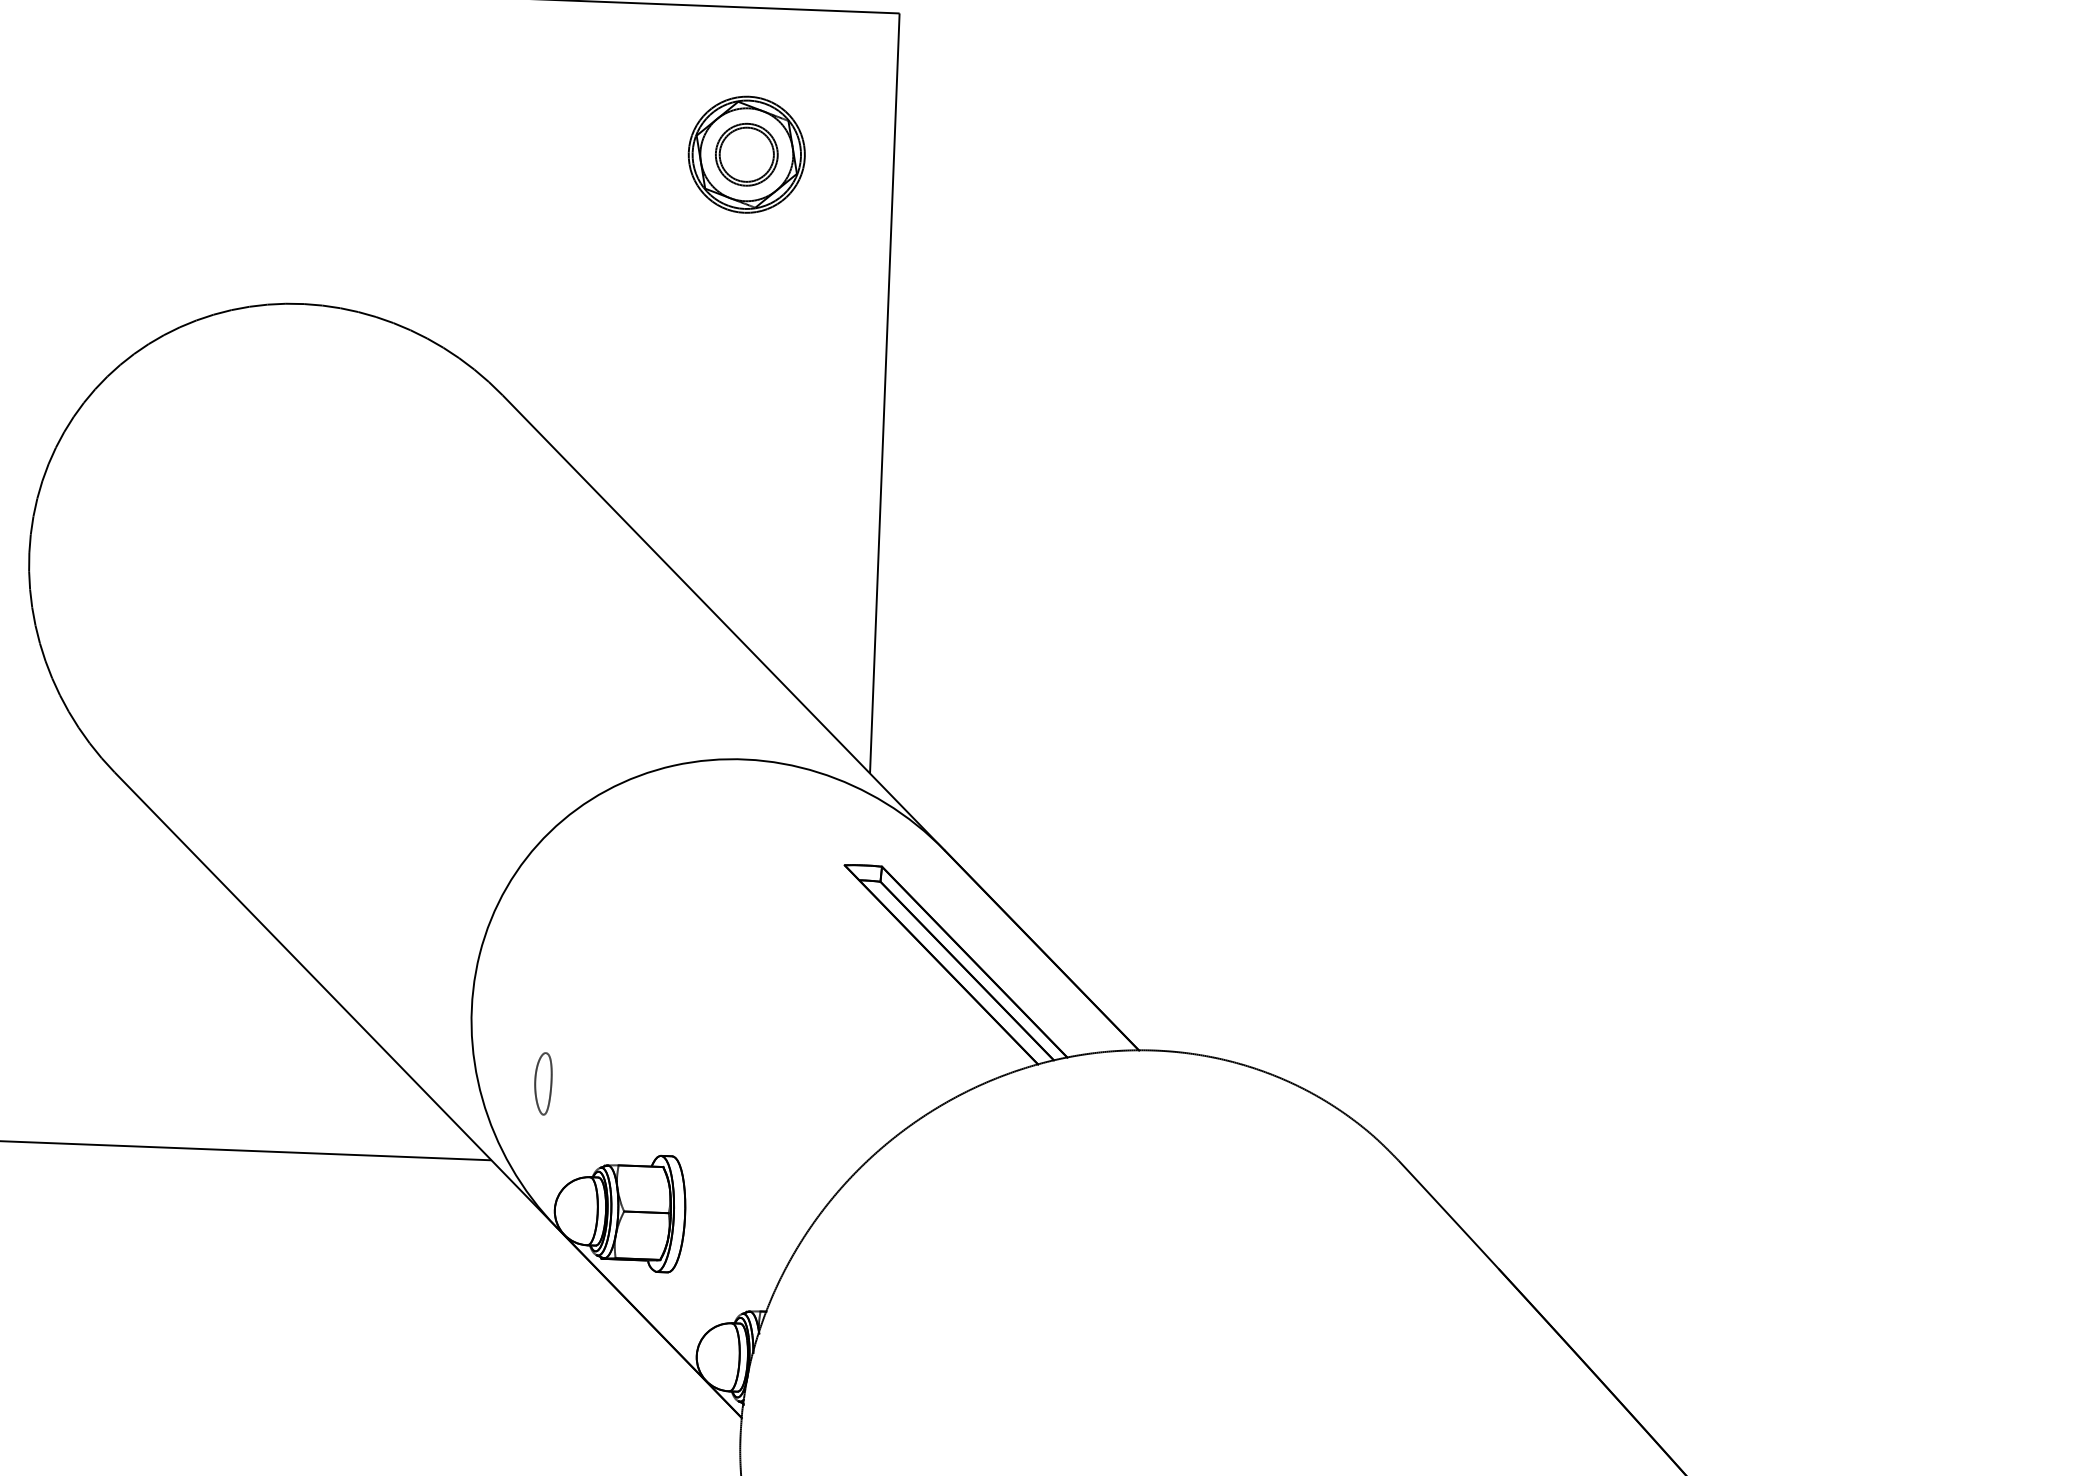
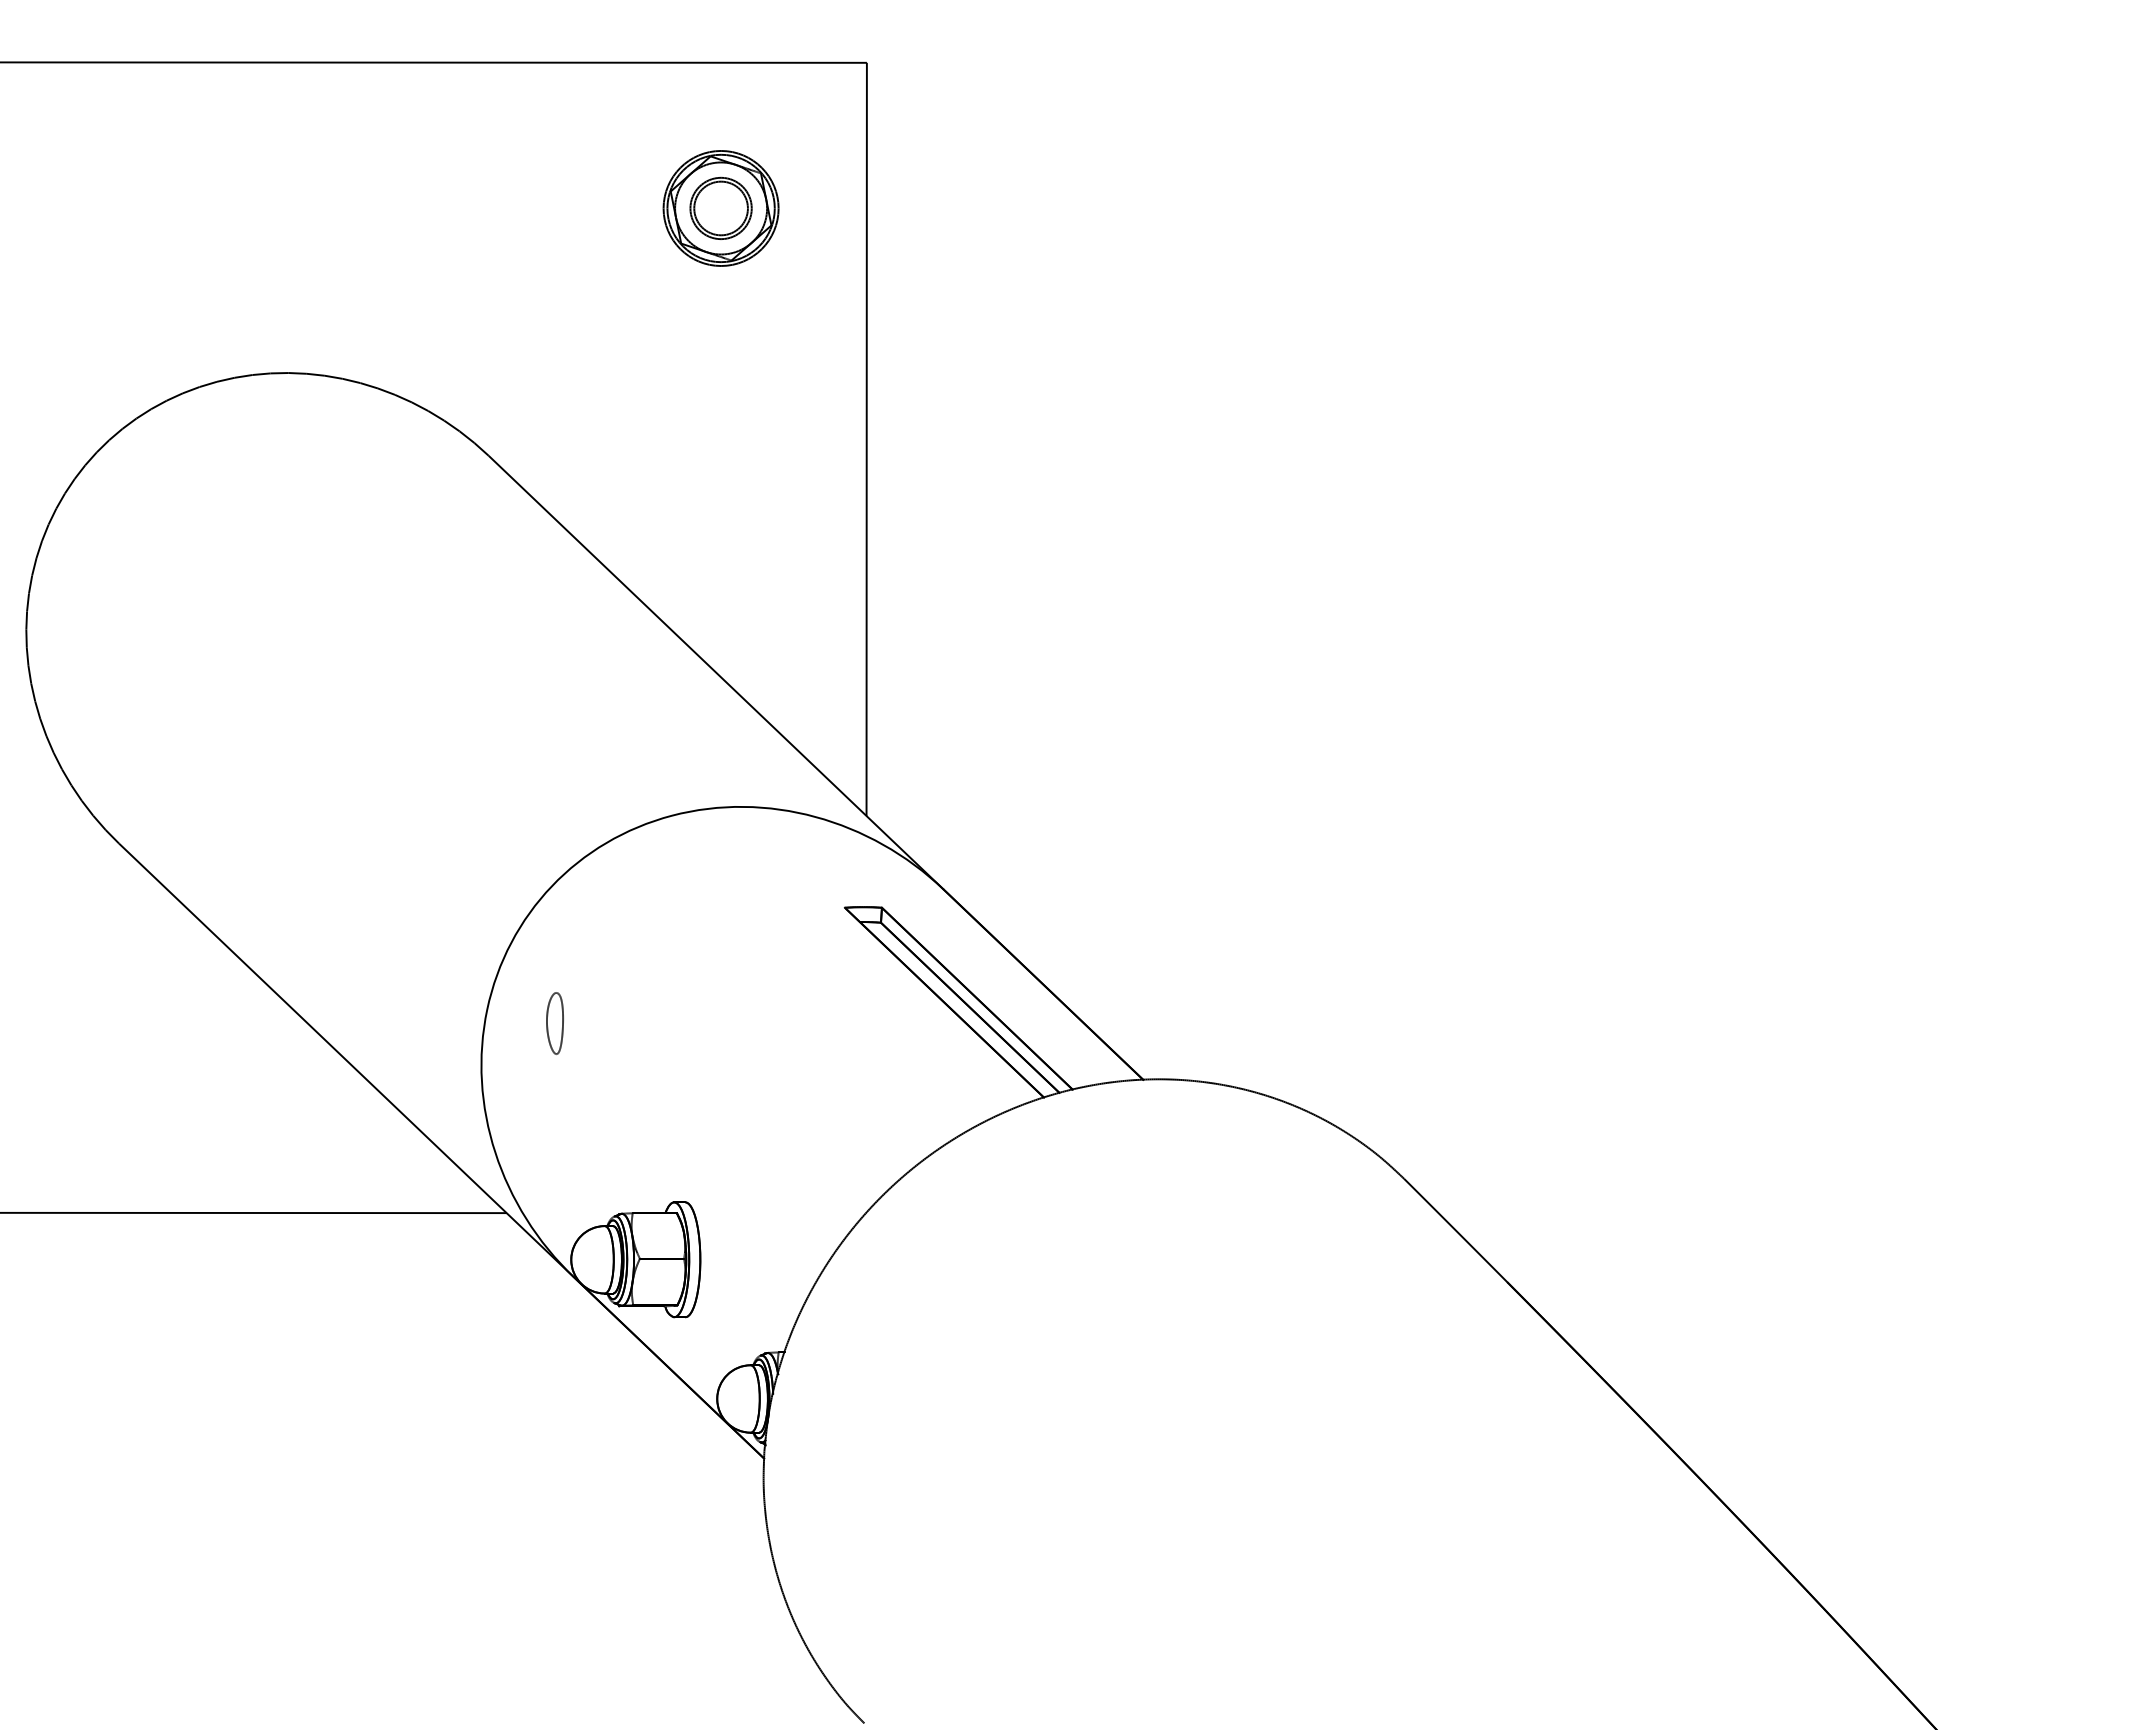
part: (542, 1083) -> (554, 1023), moved

